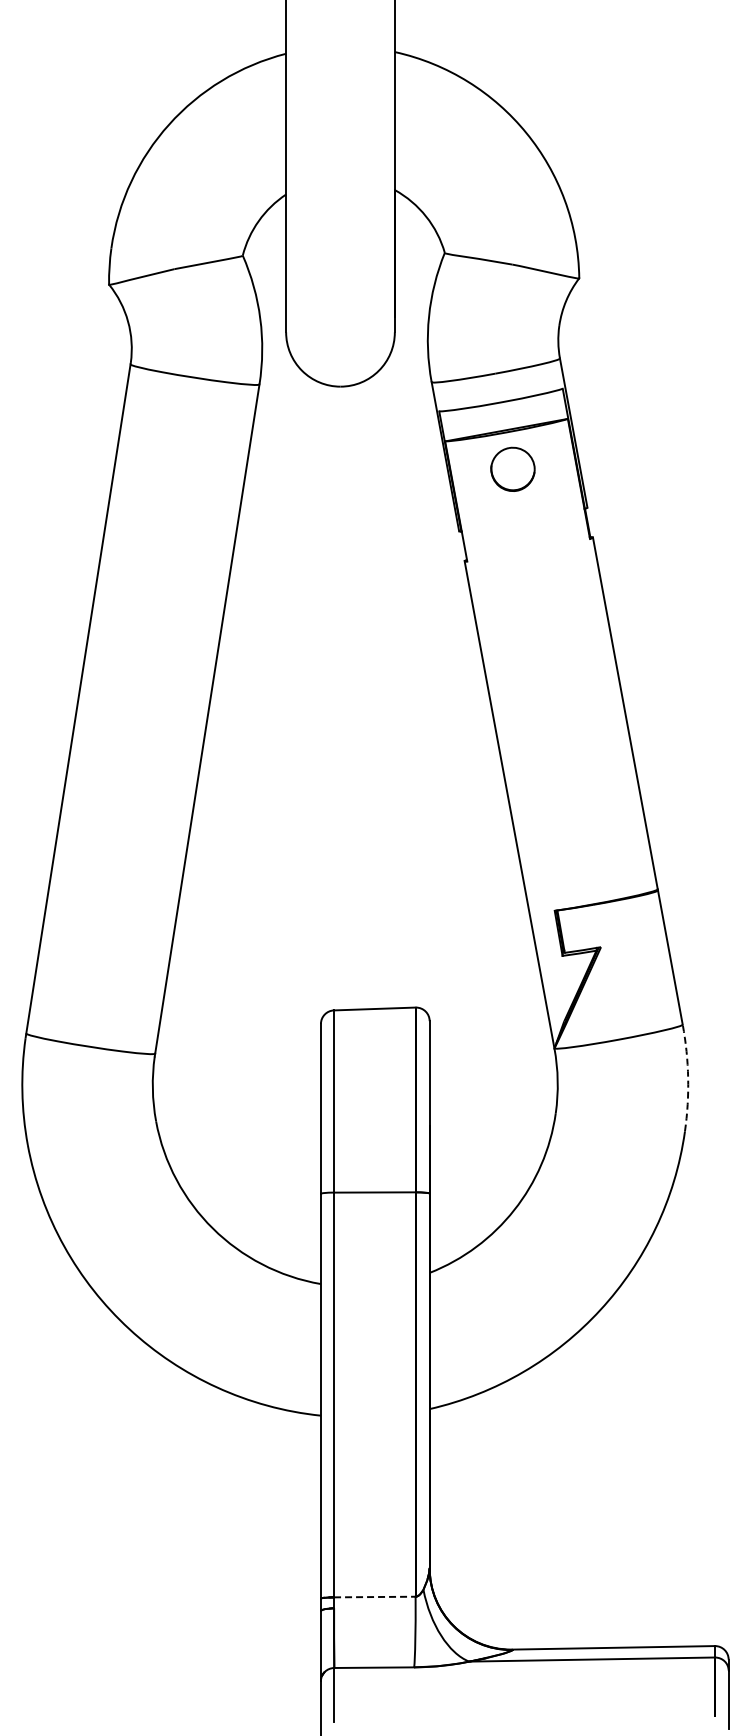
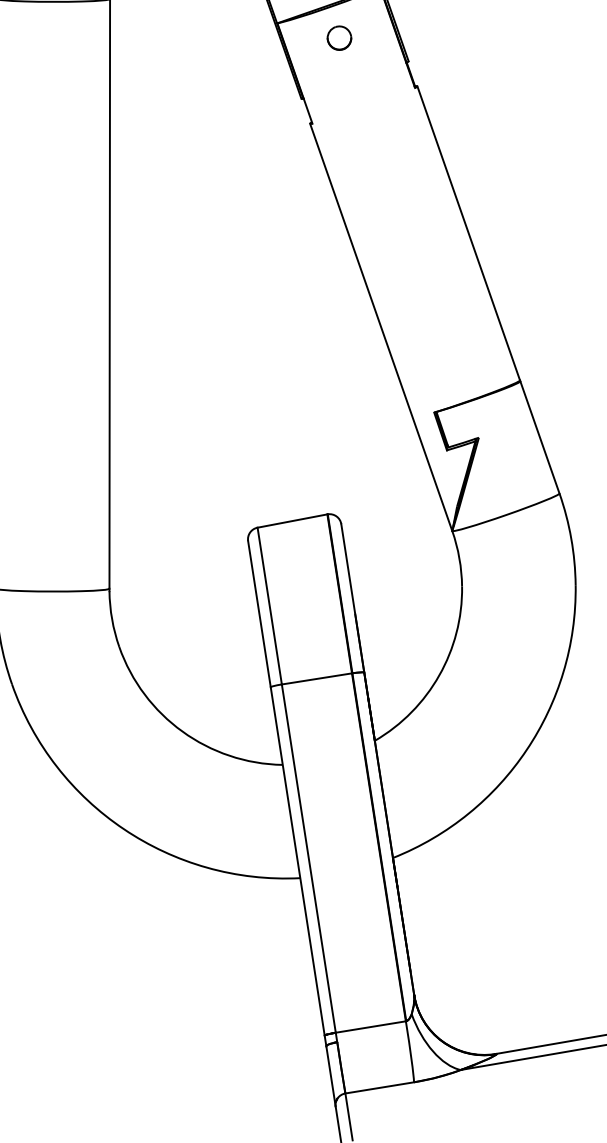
part: (512, 468) -> (338, 37), size x0.62
arc: (688, 1078) -> (571, 539), dashed -> solid
line: (374, 1597) -> (370, 1027), dashed -> solid

